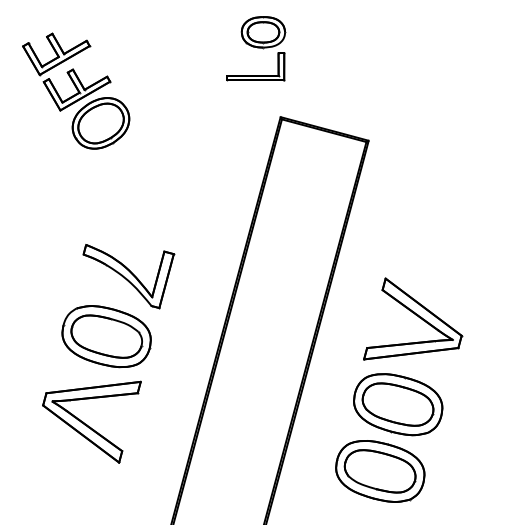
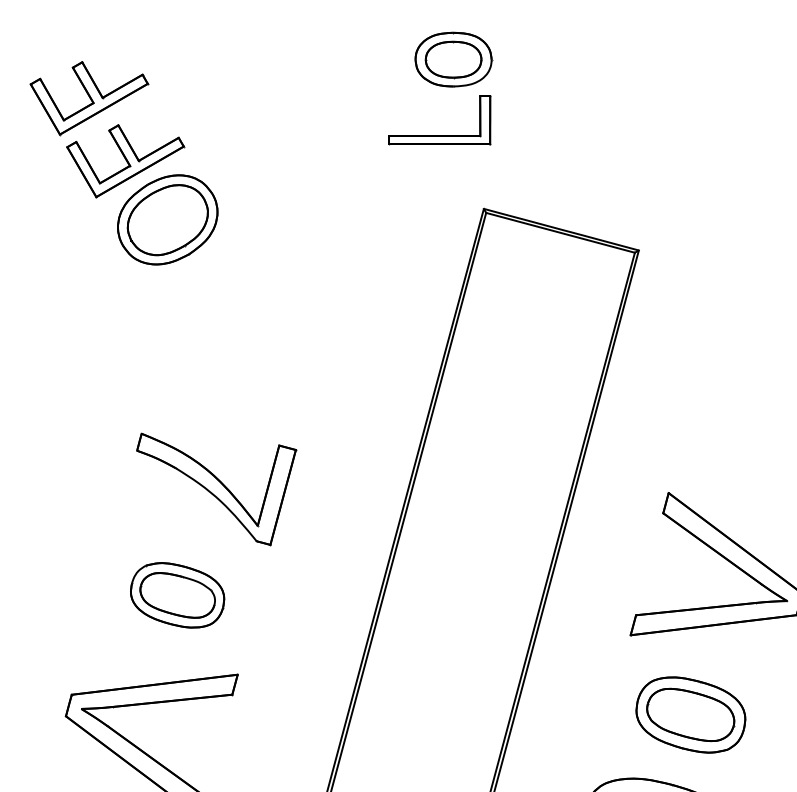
part: (106, 336) -> (177, 594), size x0.6
part: (398, 404) -> (691, 714), size x0.7

